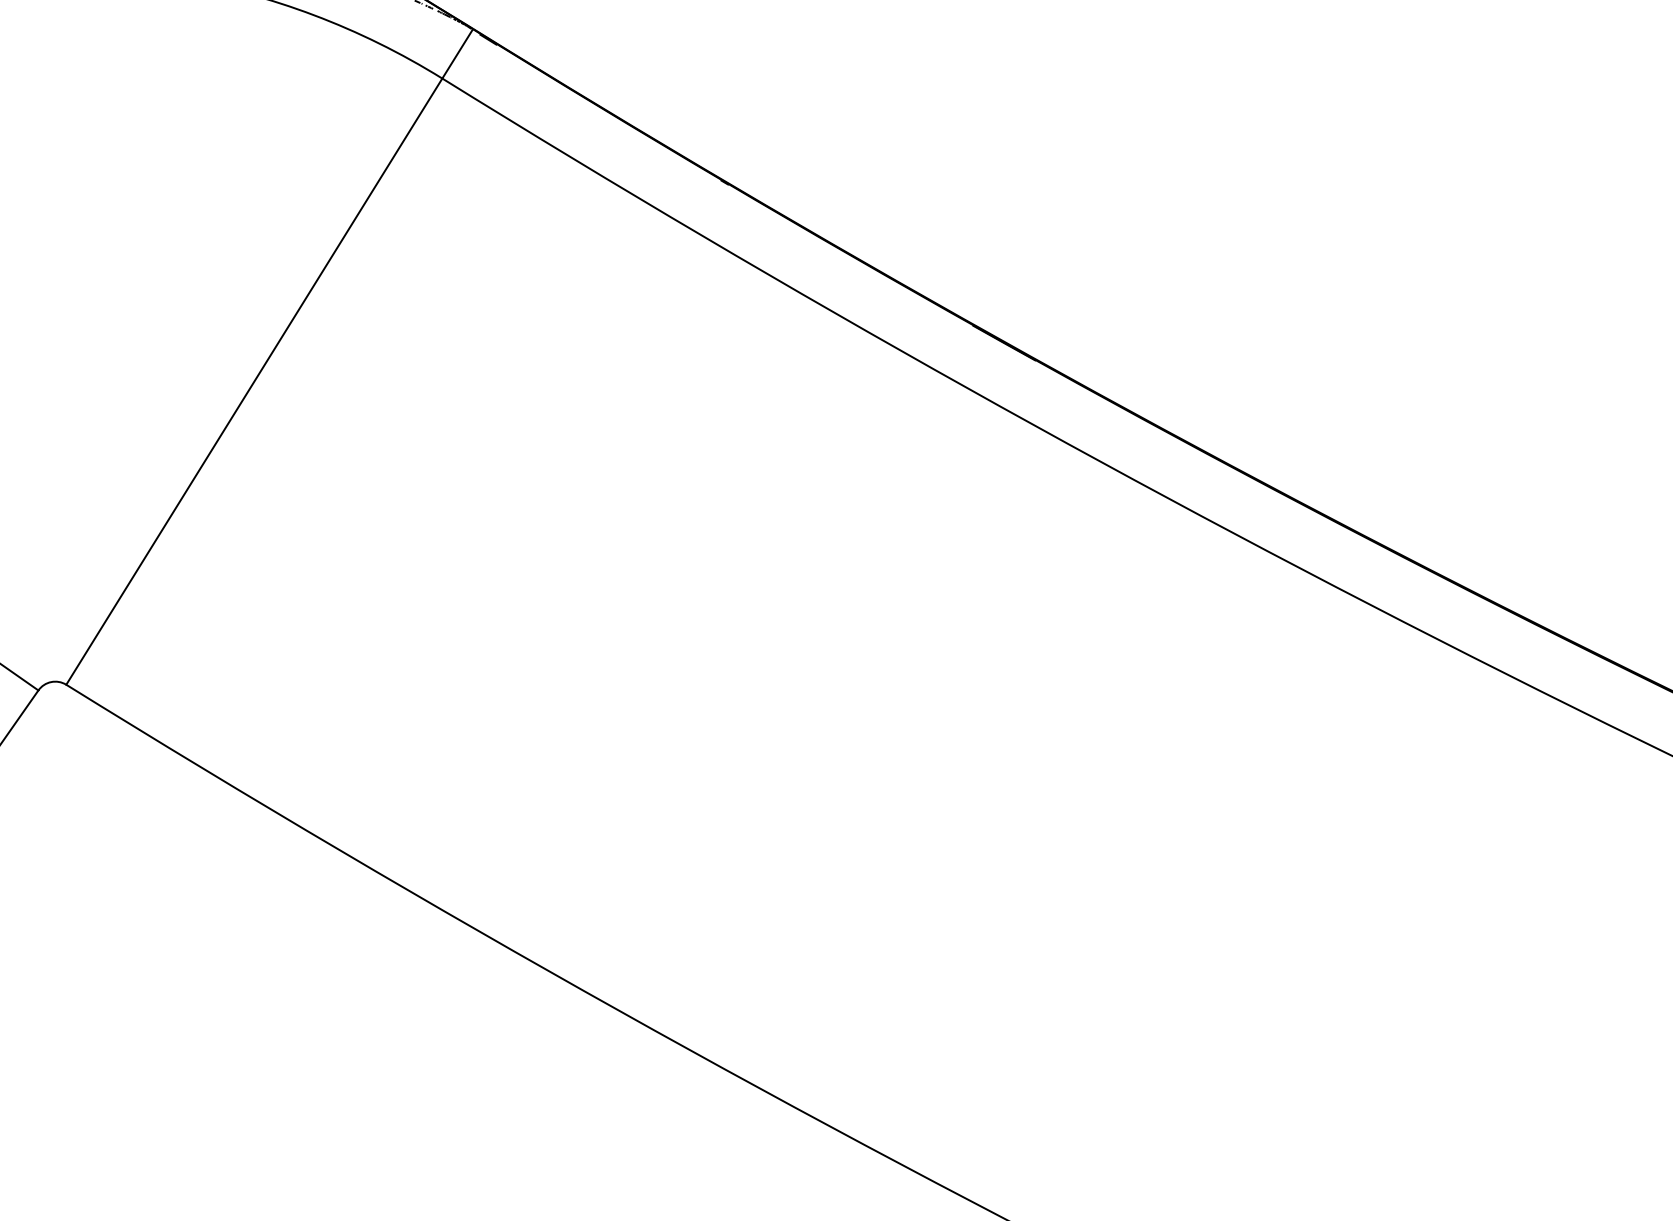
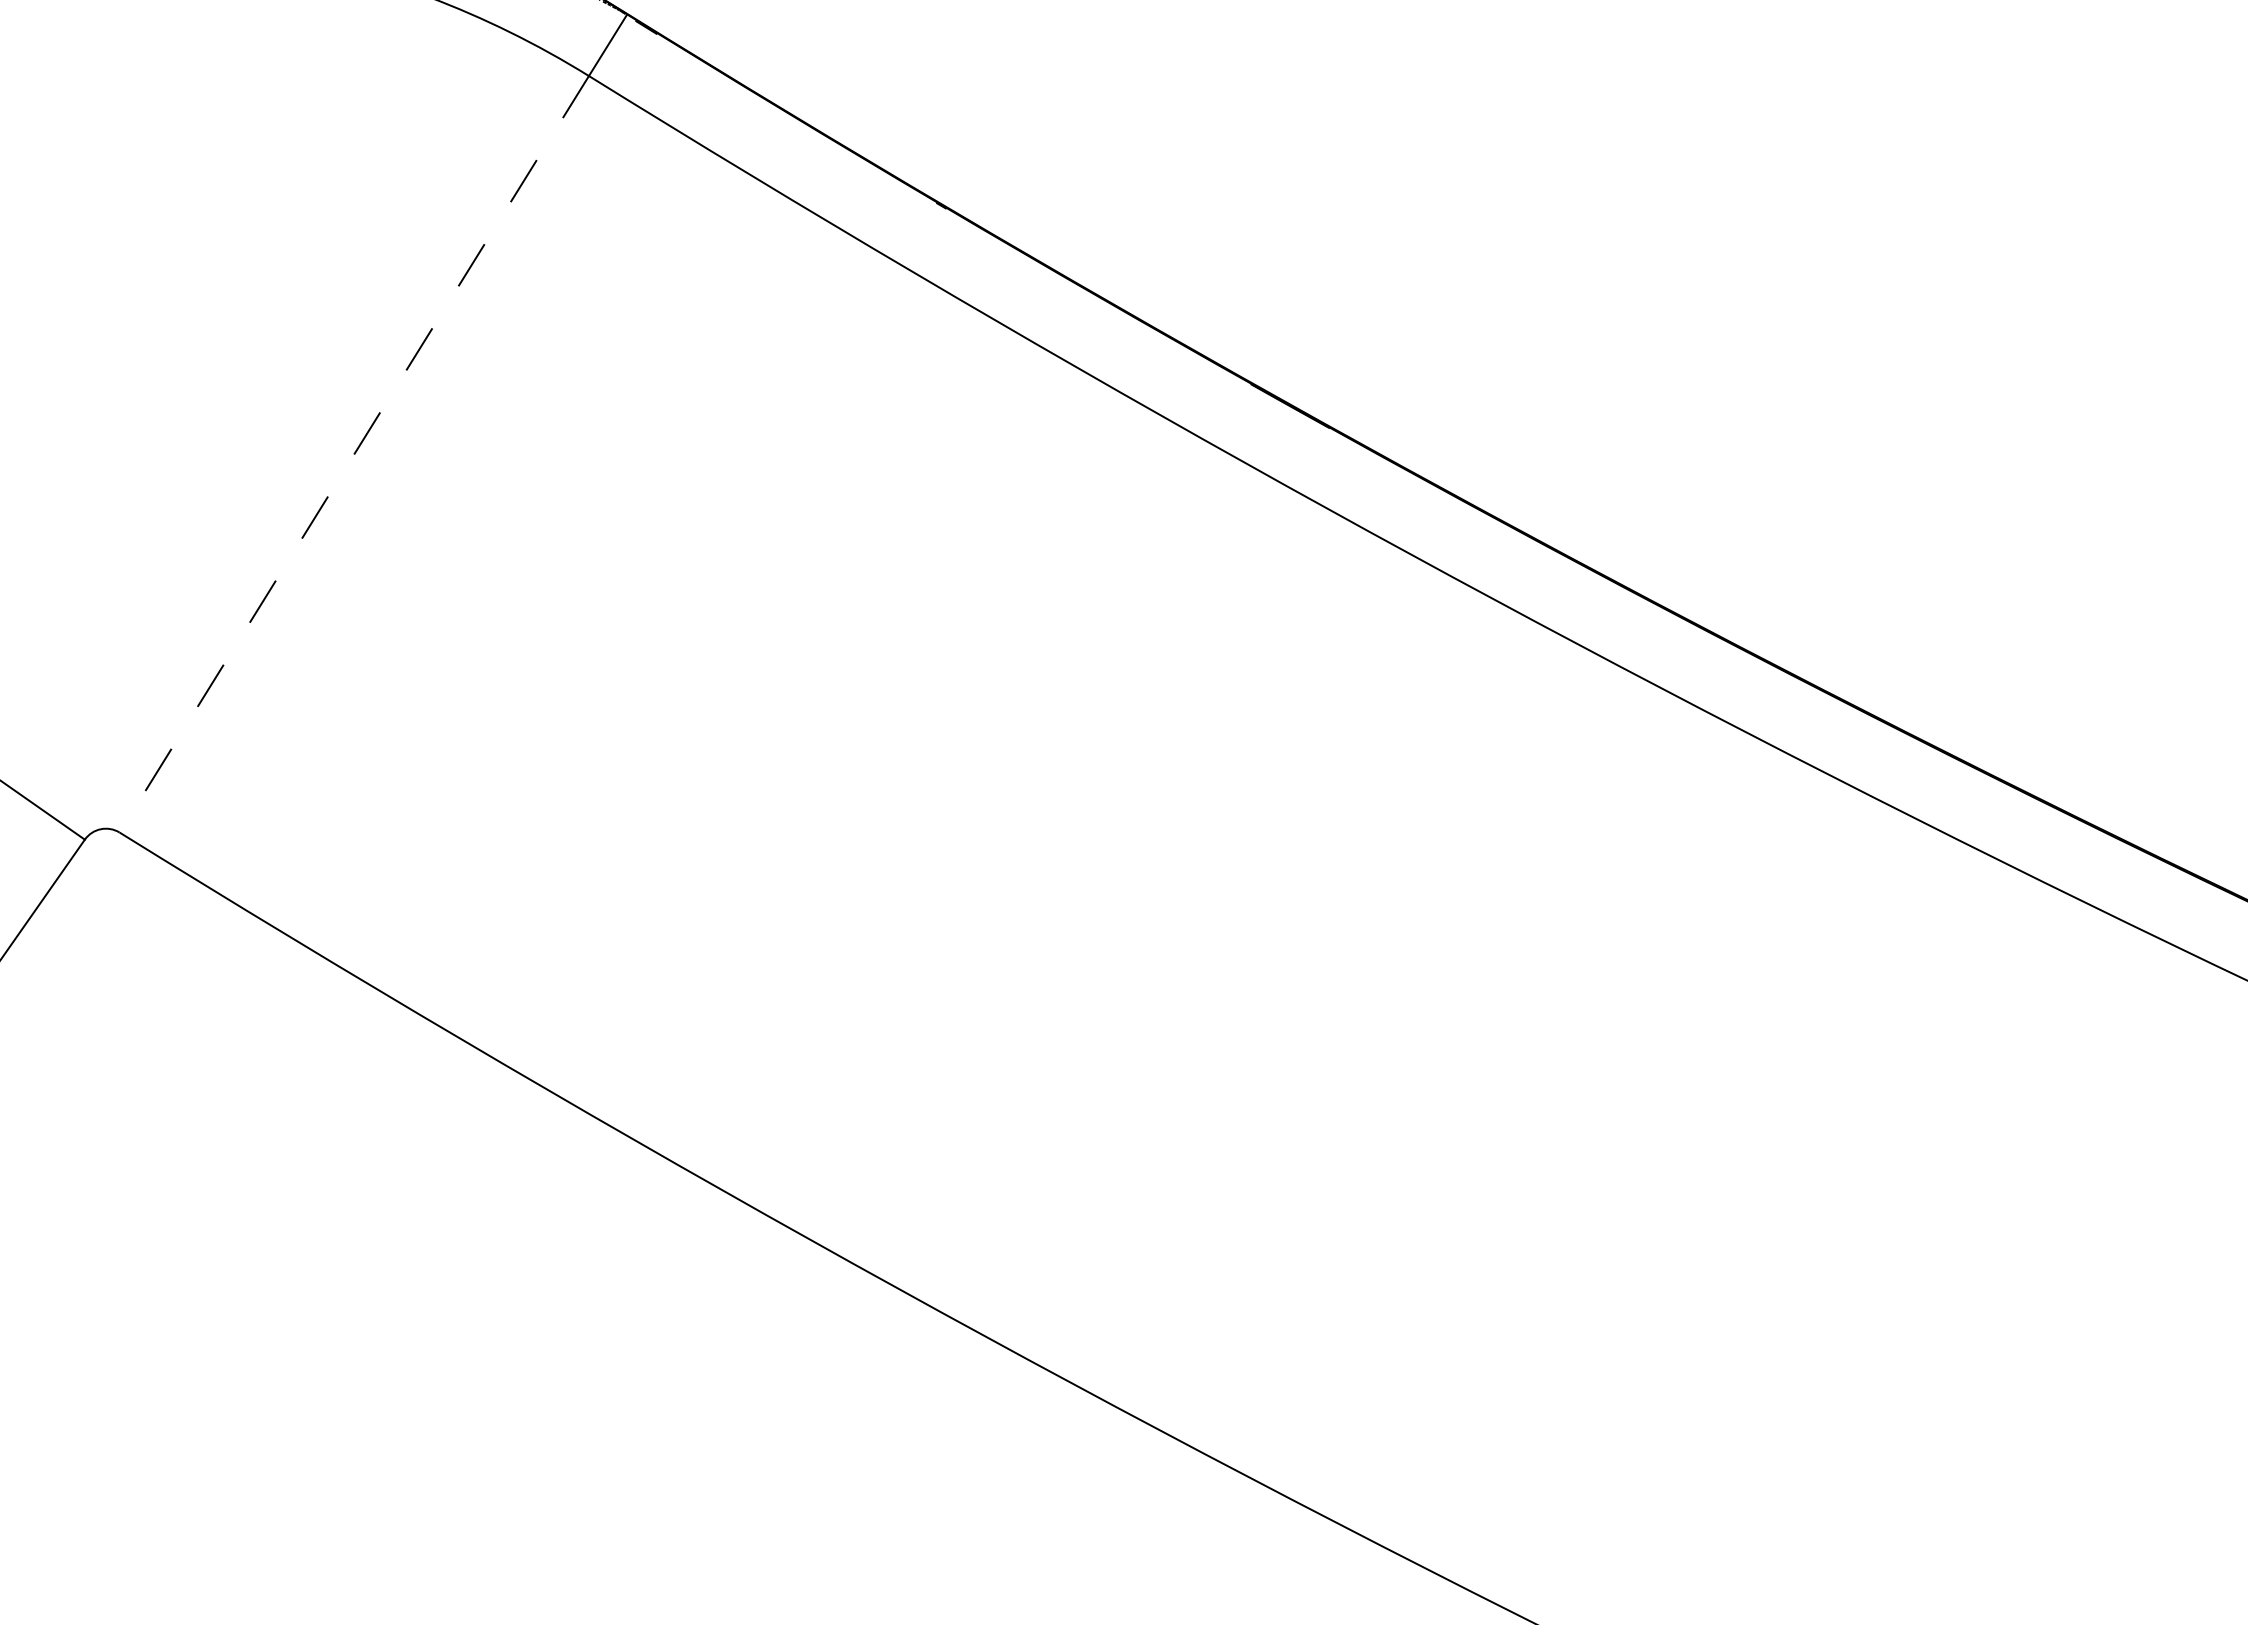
line: (254, 381) -> (354, 454), solid -> dashed

